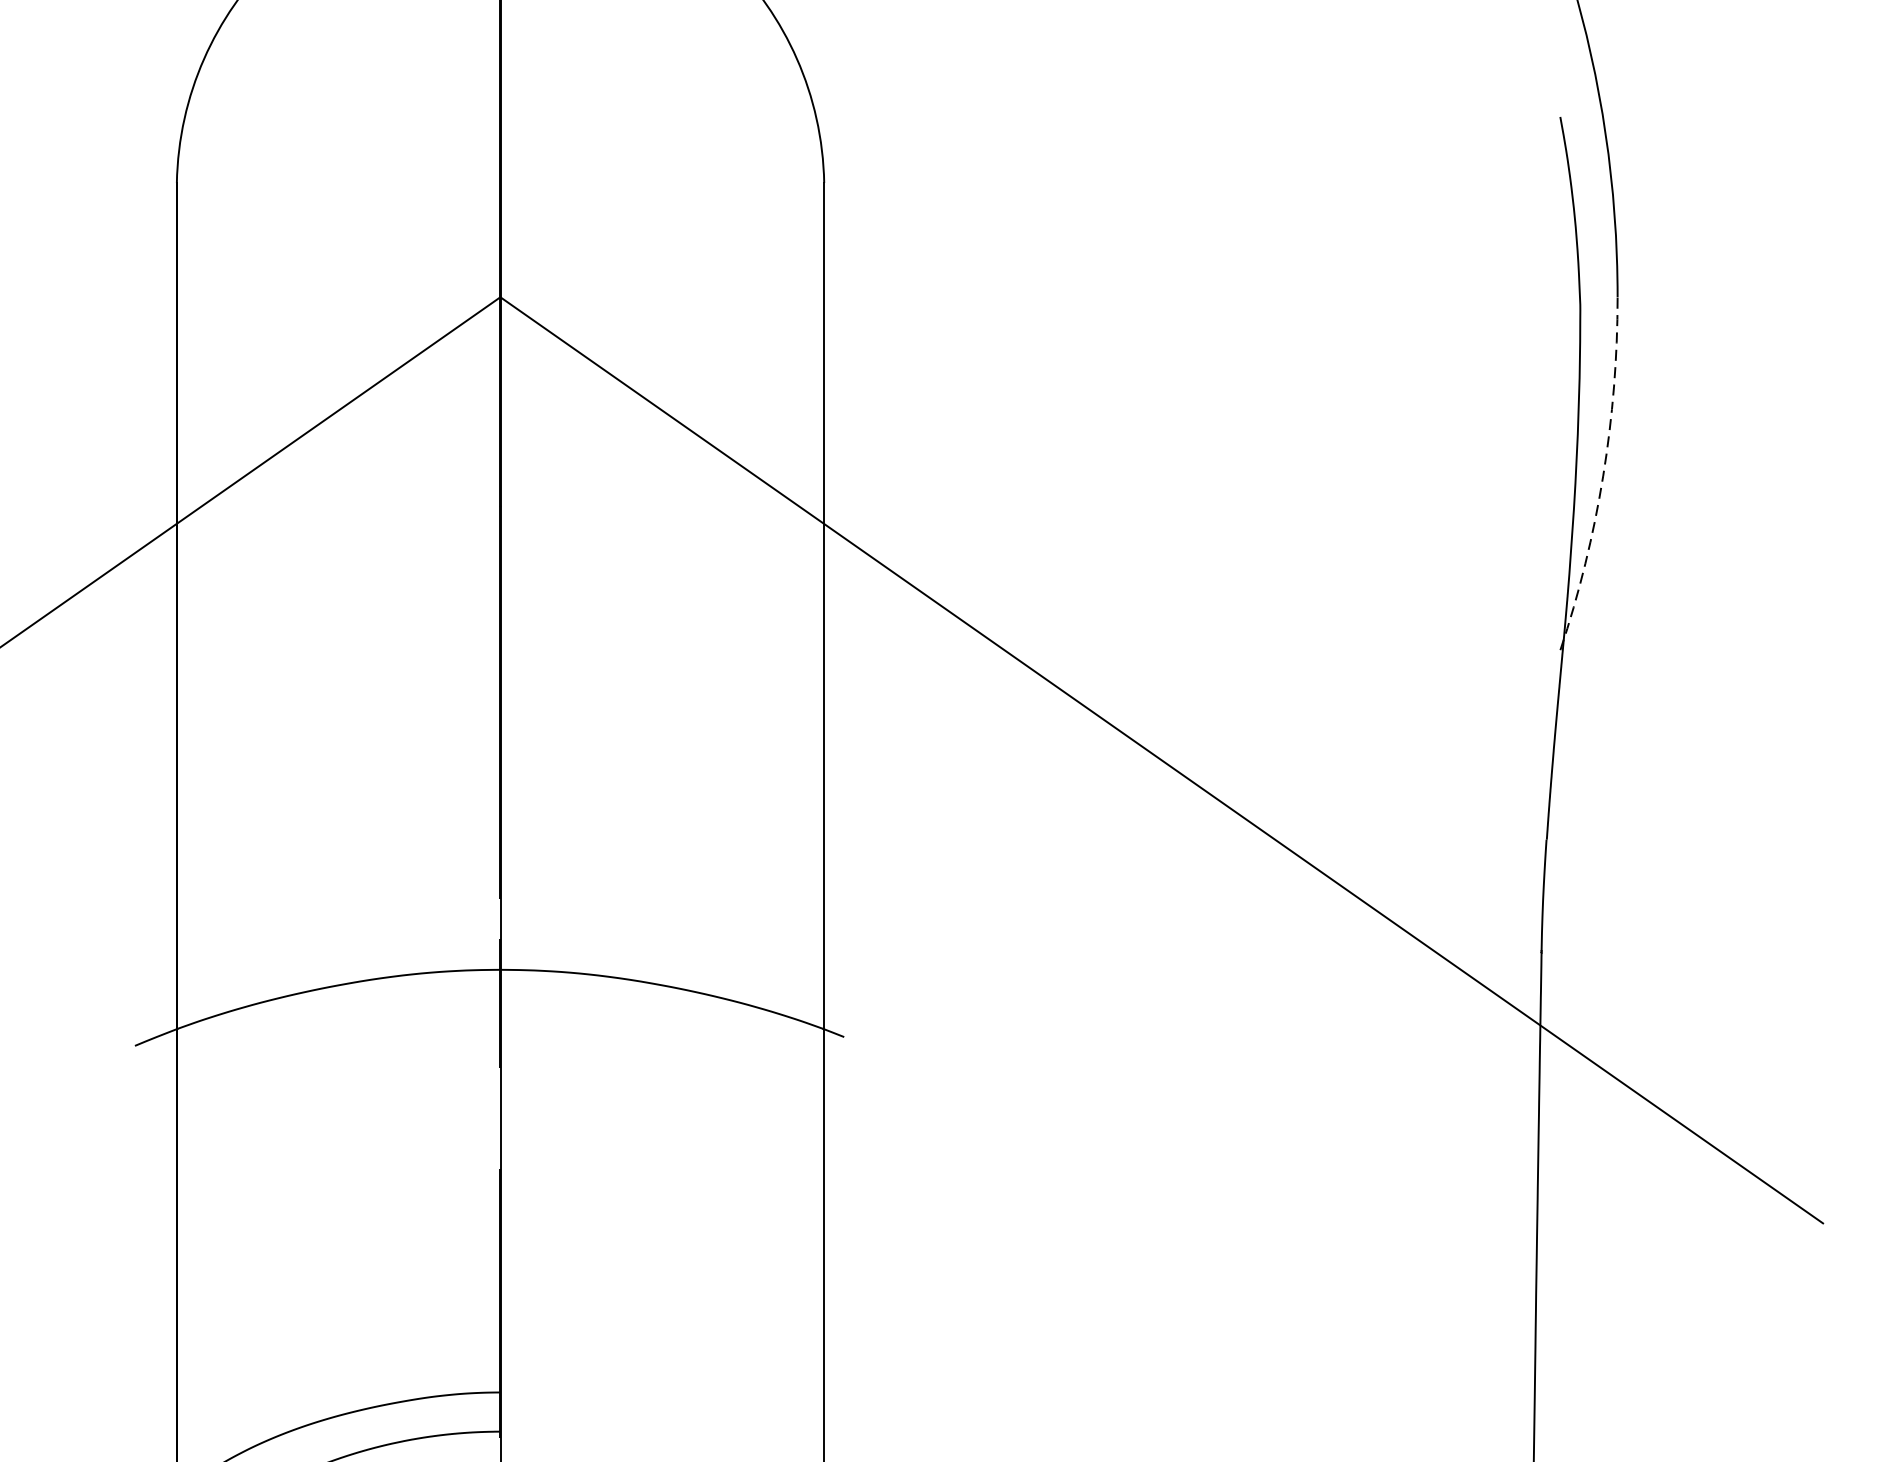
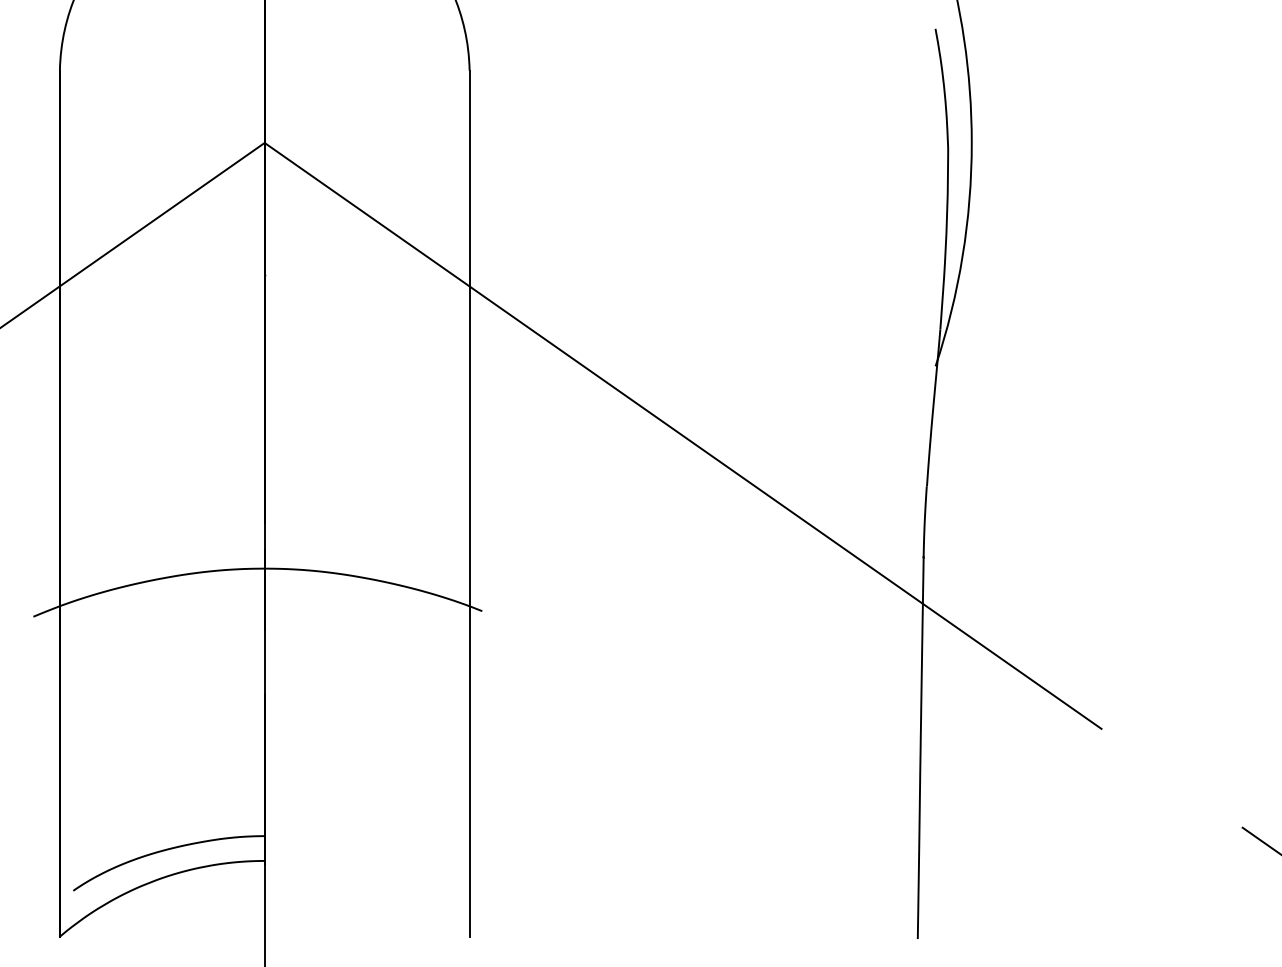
arc: (1602, 476) -> (962, 256), dashed -> solid

